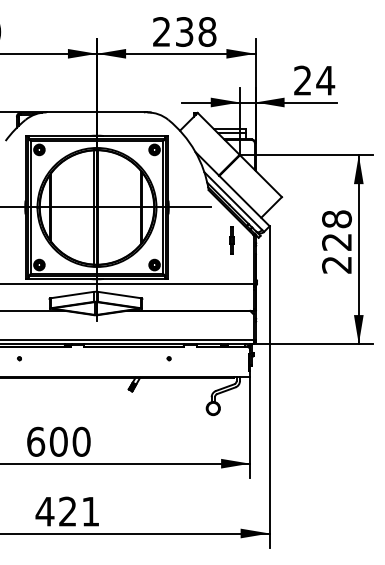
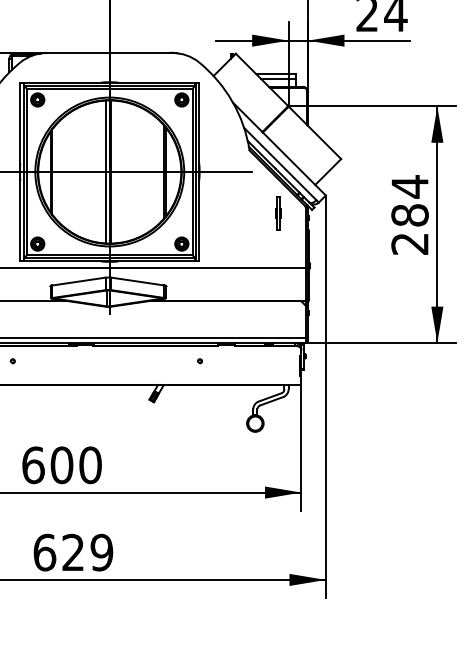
text: (336, 229) -> (409, 199), 228 -> 284
text: (67, 511) -> (72, 552), 421 -> 629

